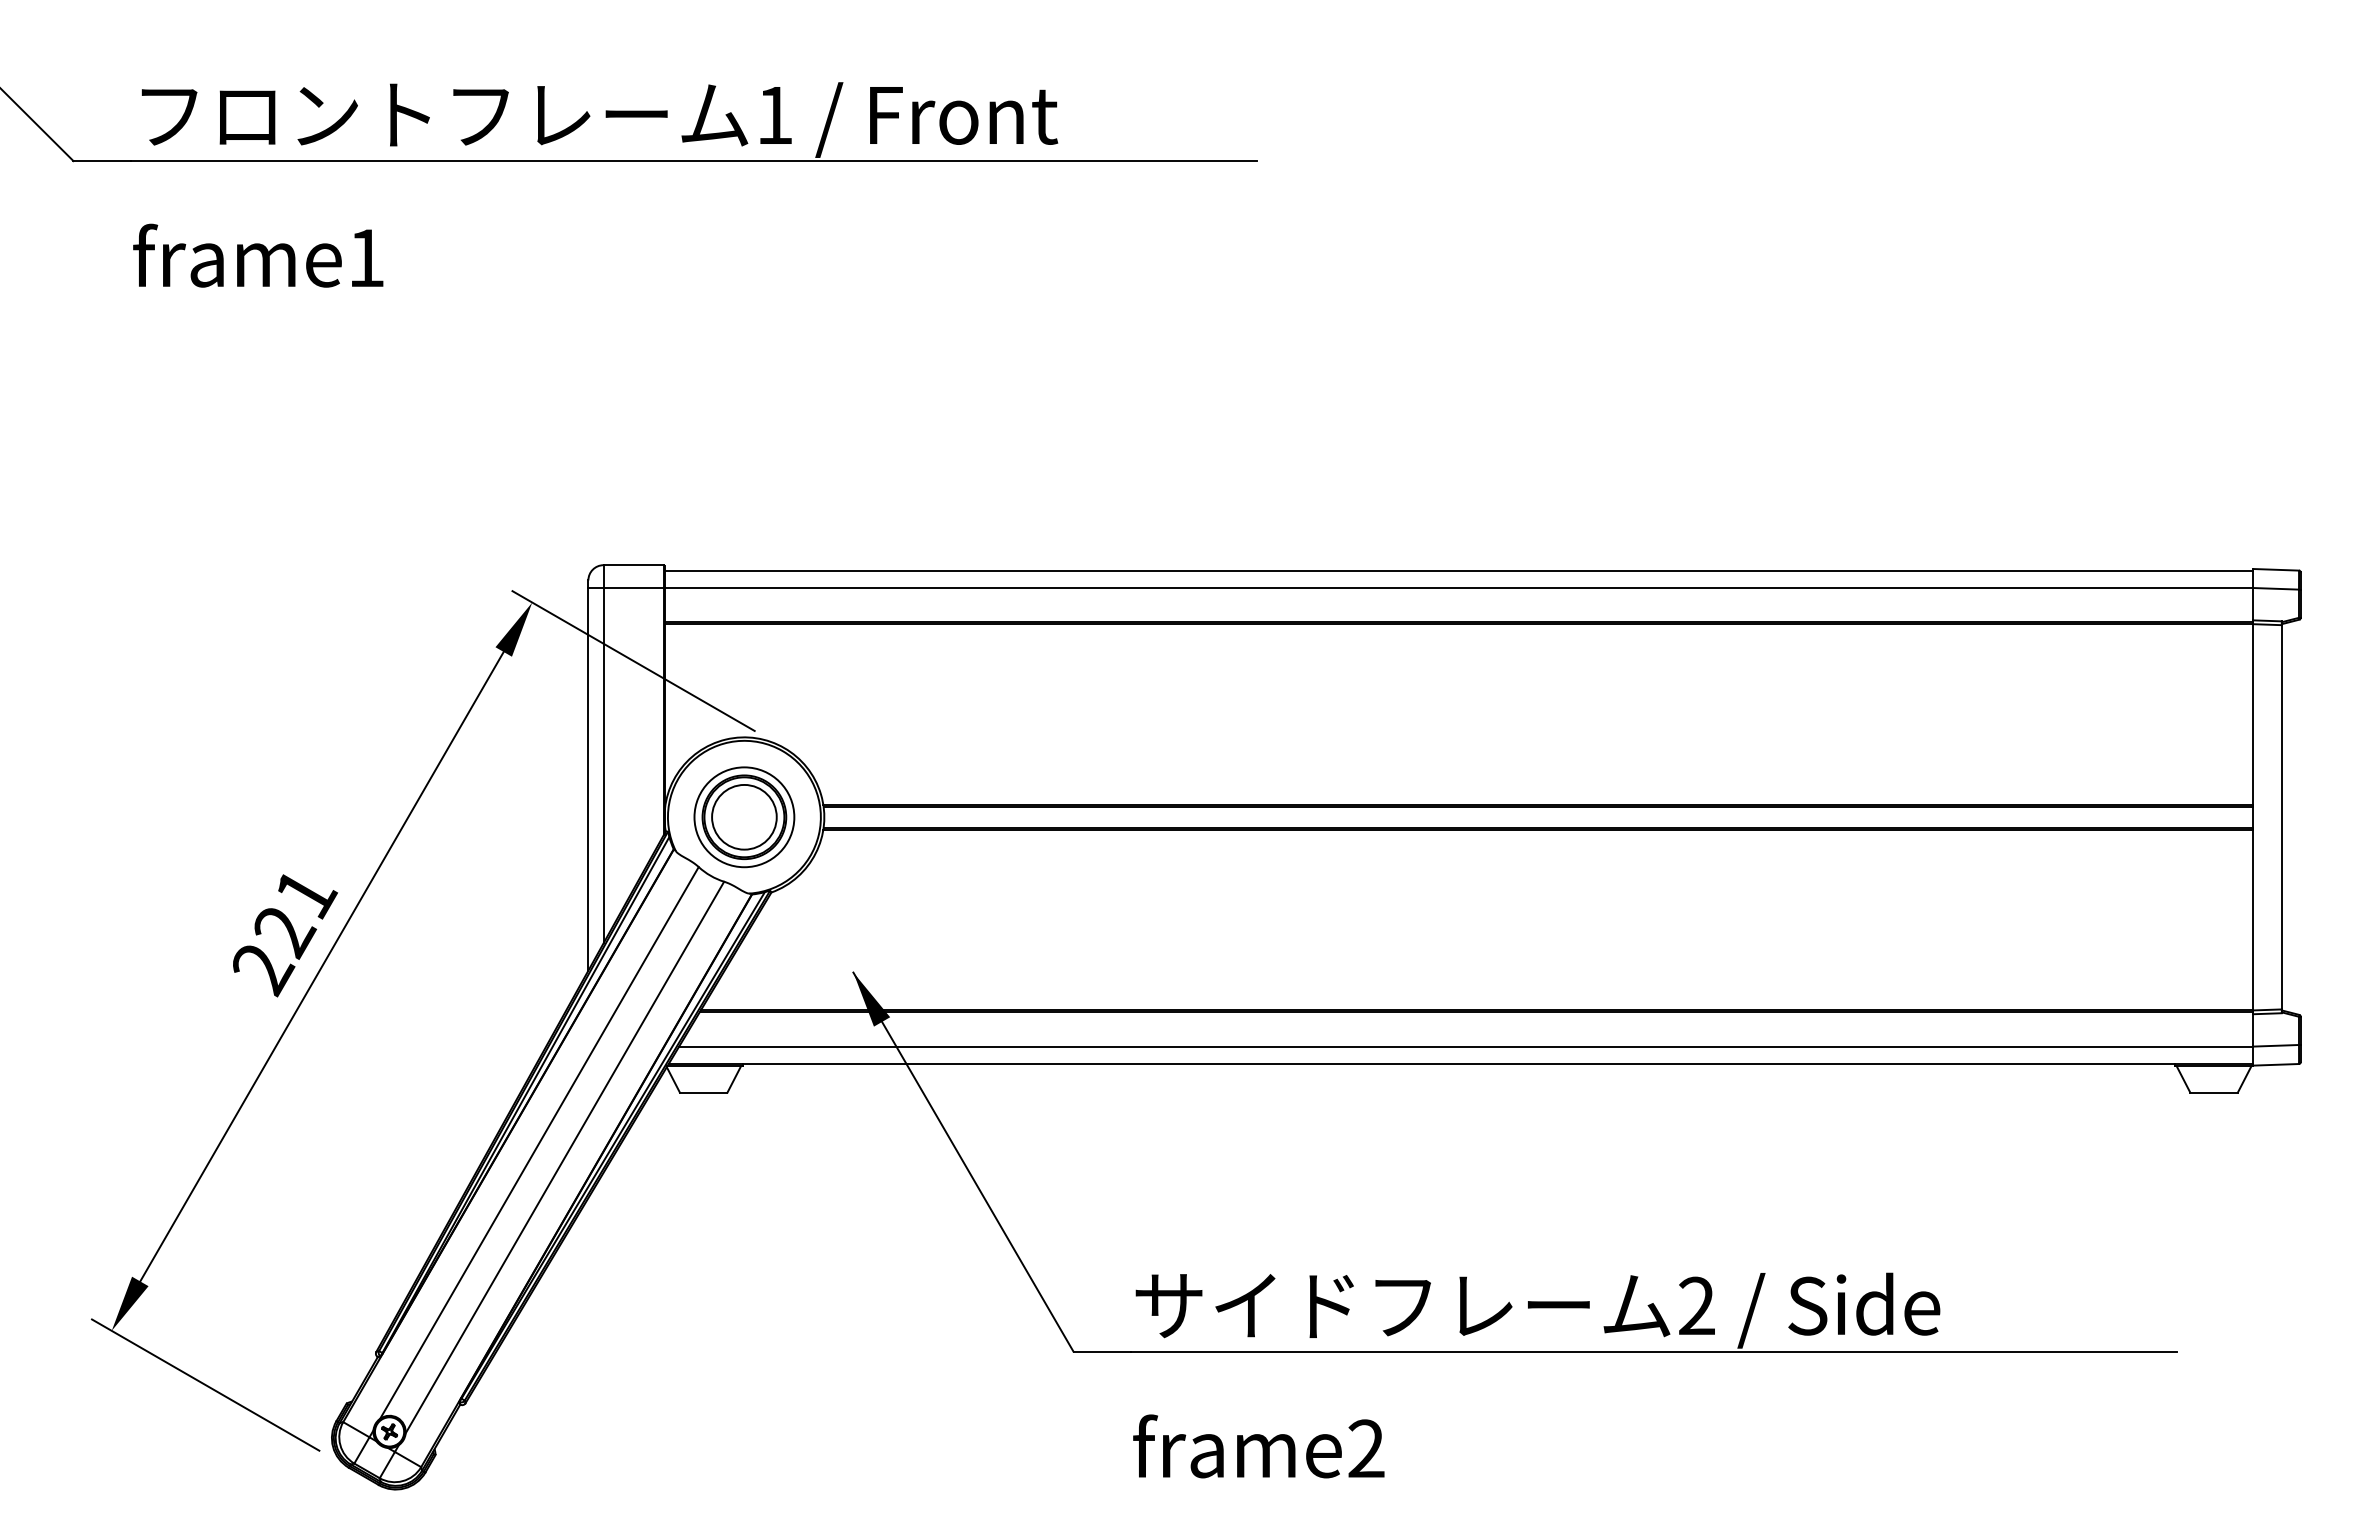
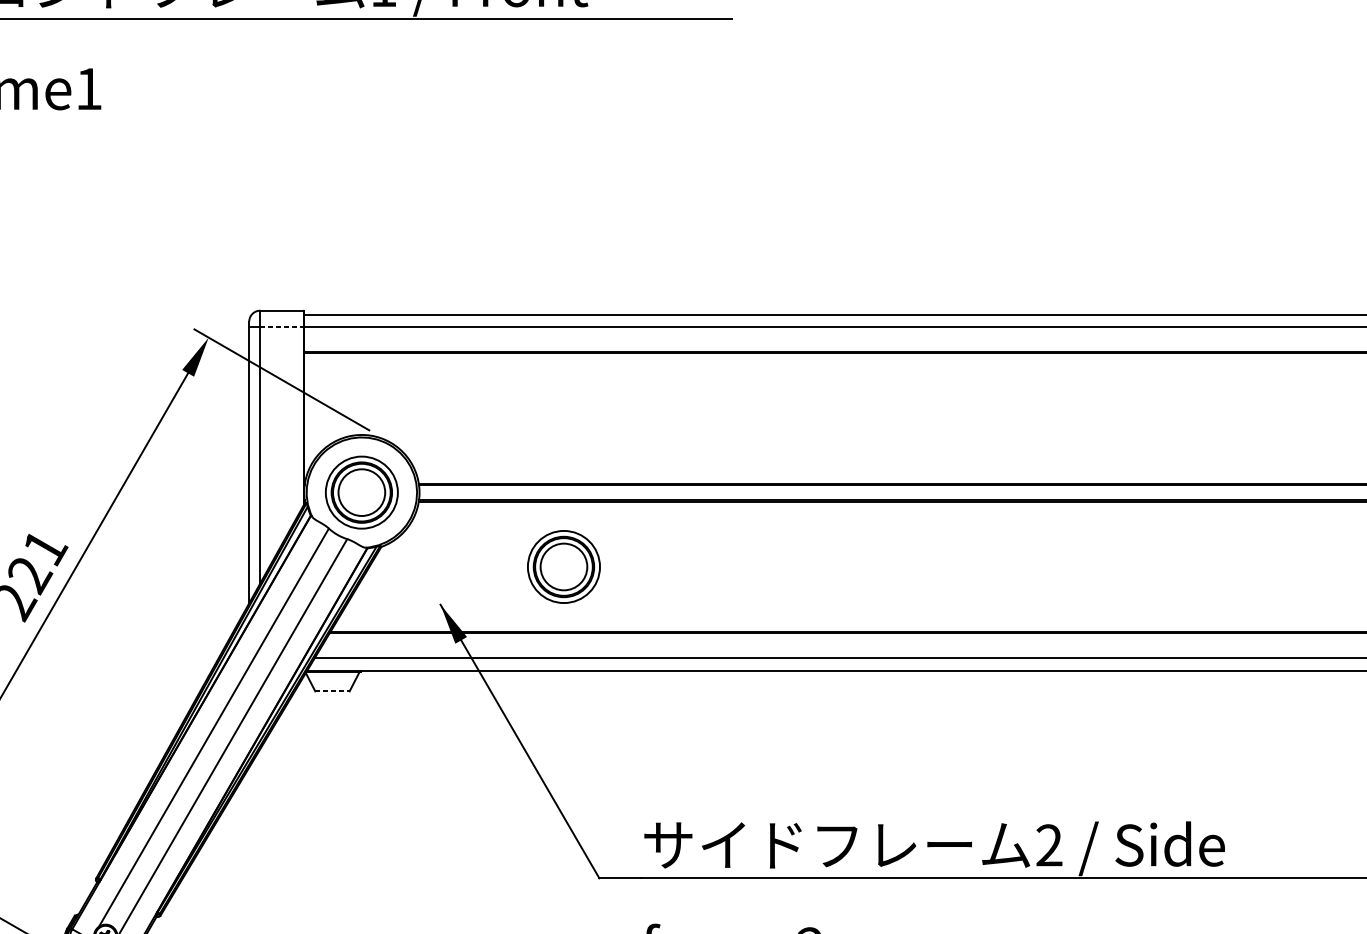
line: (633, 588) -> (281, 327), solid -> dashed
part: (1024, 920) -> (564, 567), added
line: (703, 1092) -> (332, 691), solid -> dashed

